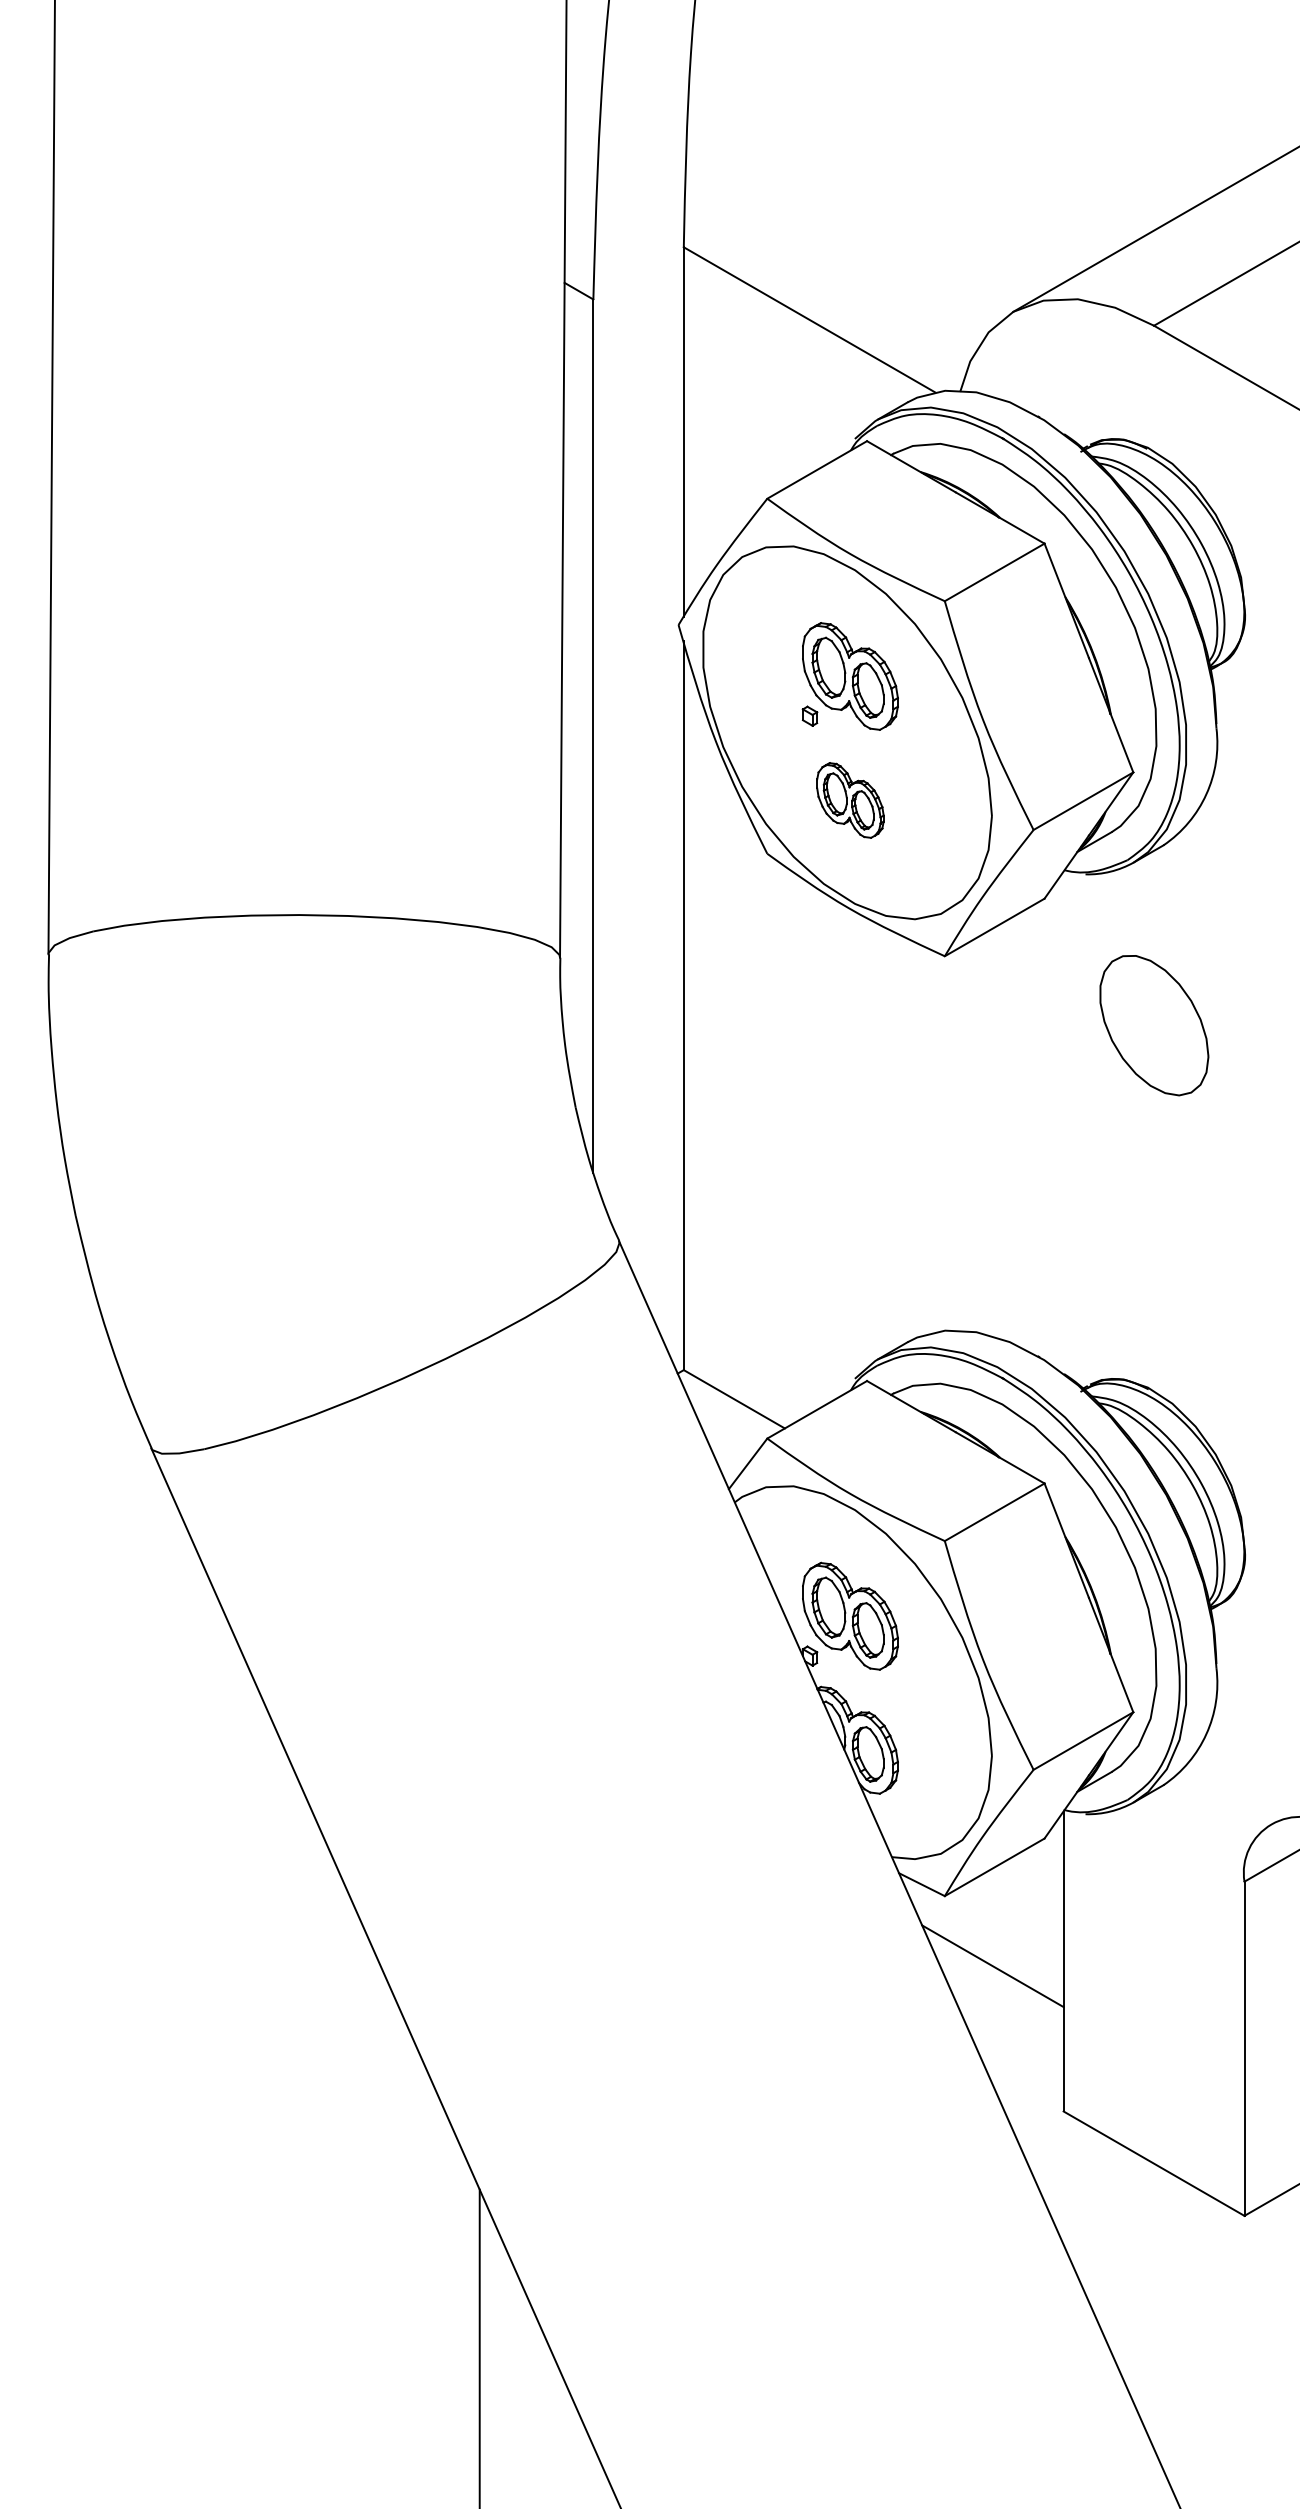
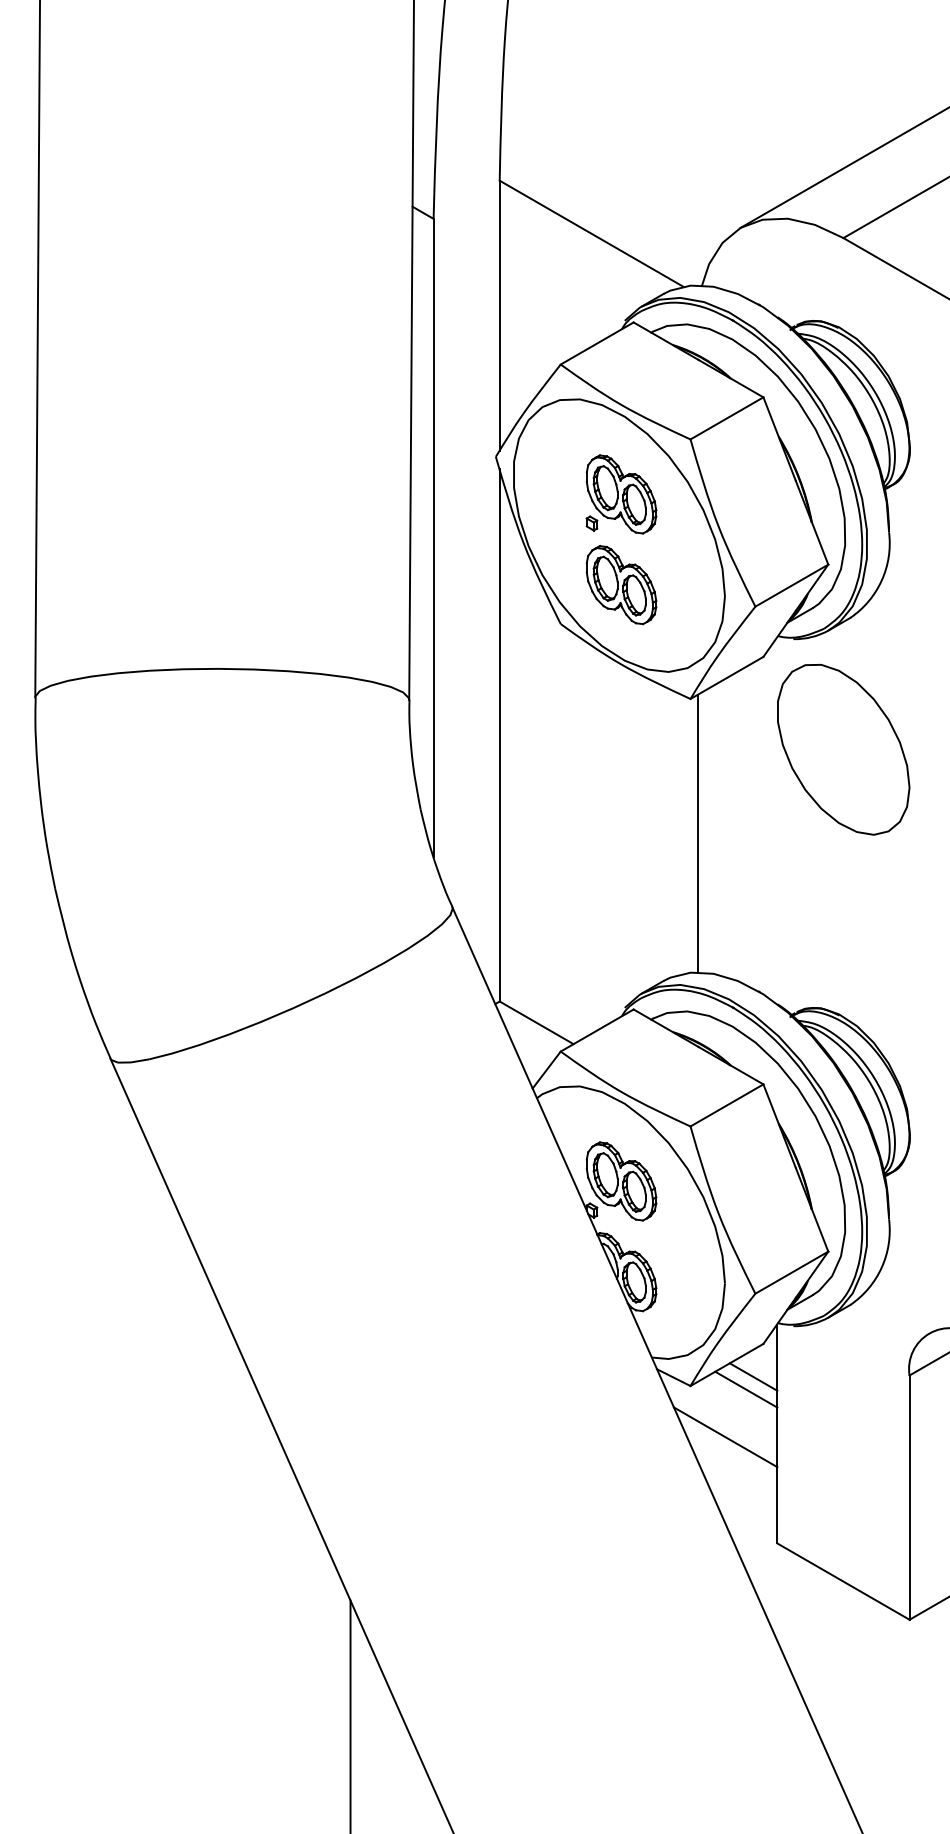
part: (850, 800) -> (621, 585), size x1.43
part: (1154, 1025) -> (843, 749), size x1.67
line: (955, 1140) -> (698, 833), added
line: (1030, 1883) -> (753, 1376), added
line: (1020, 1900) -> (745, 1389), added

